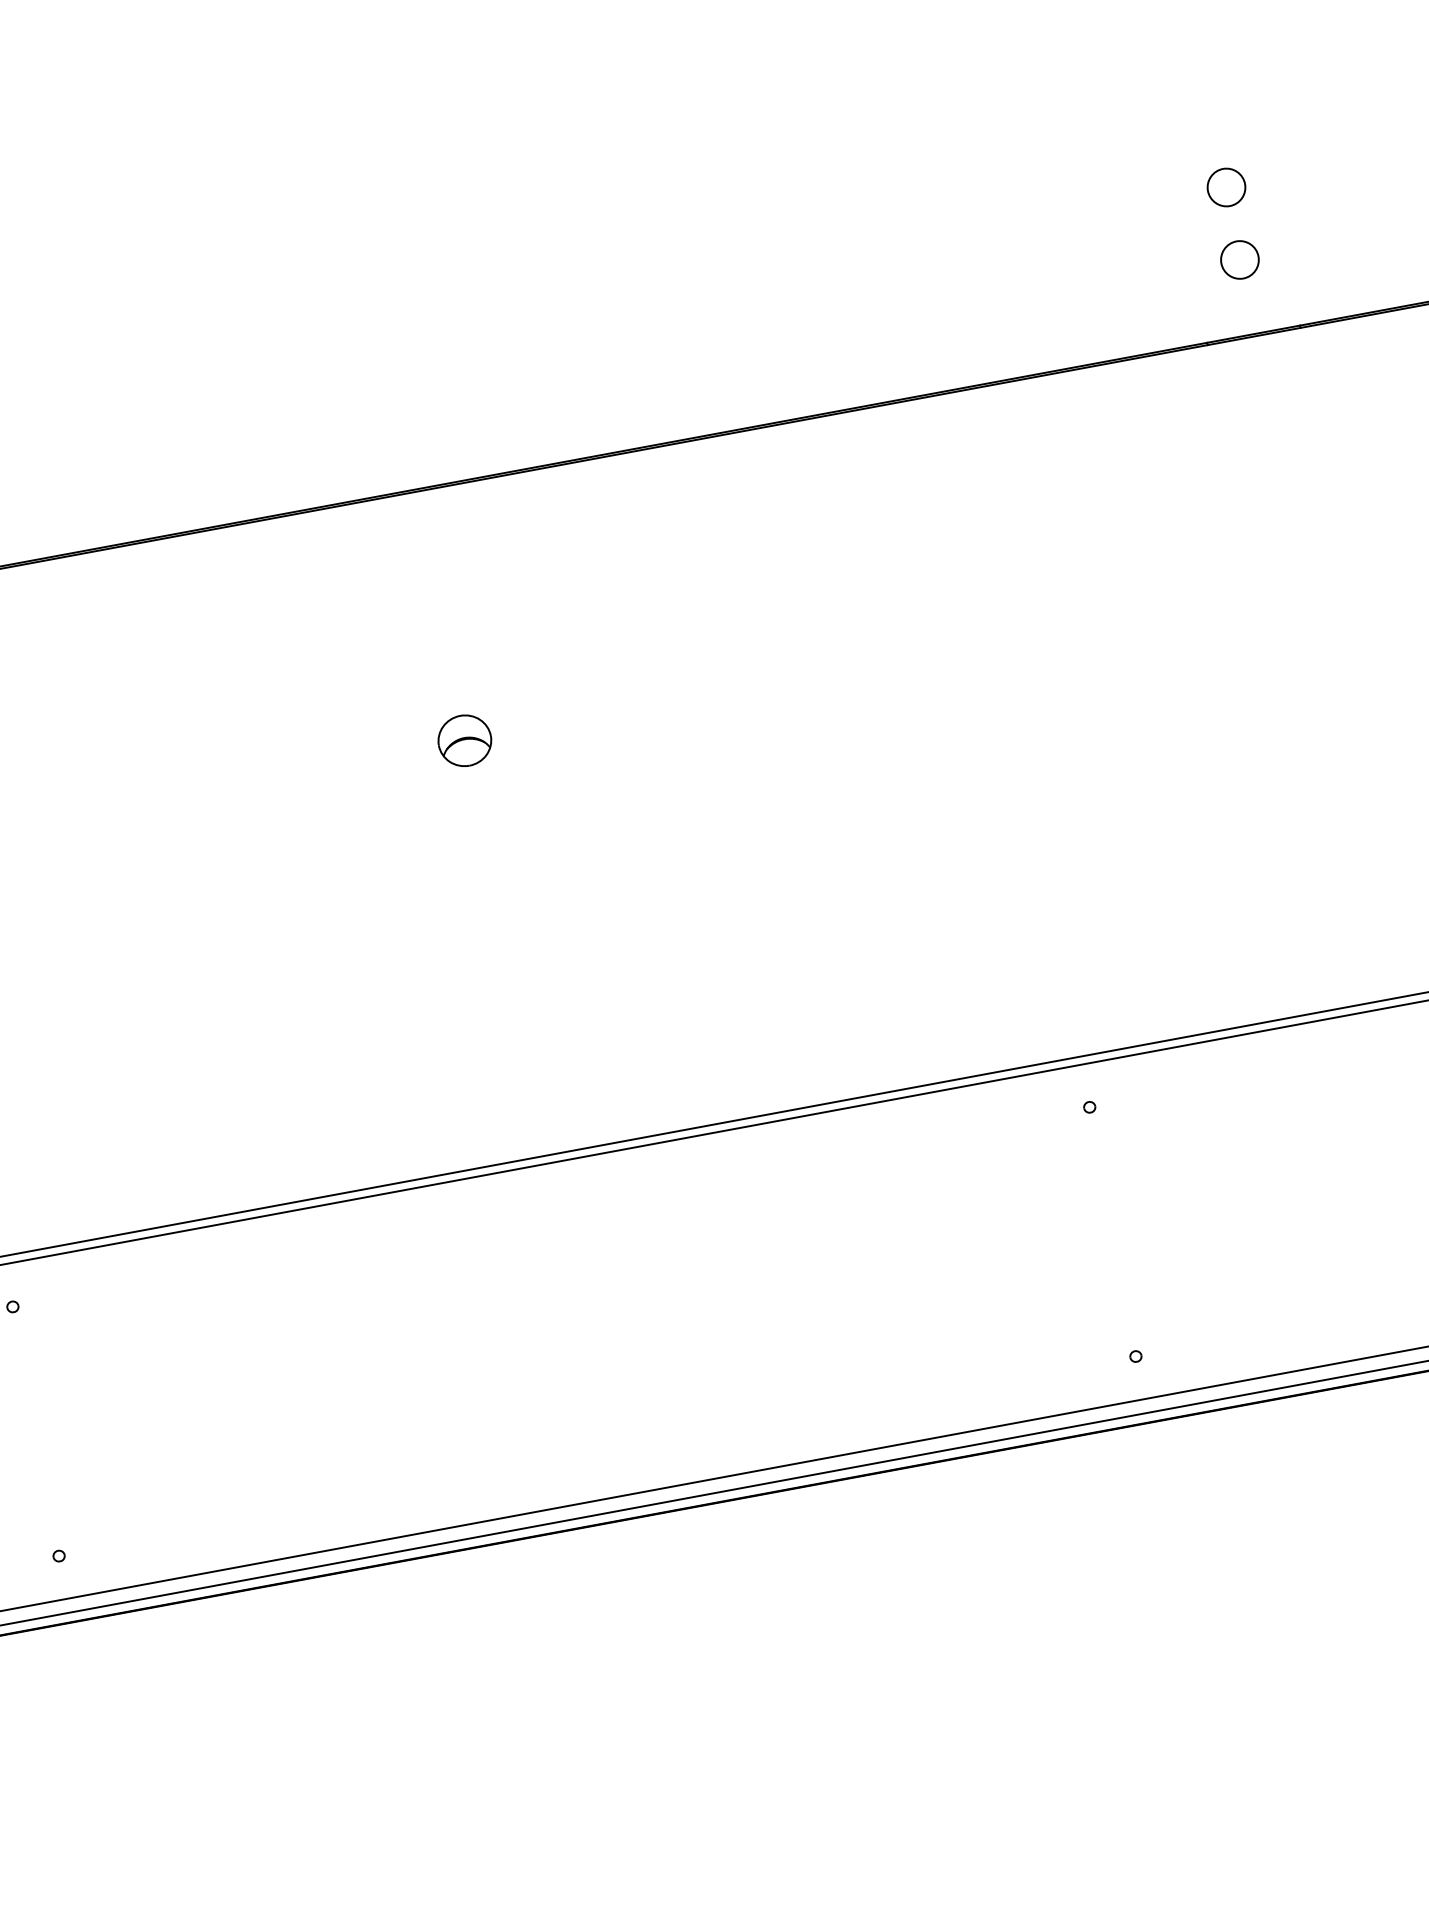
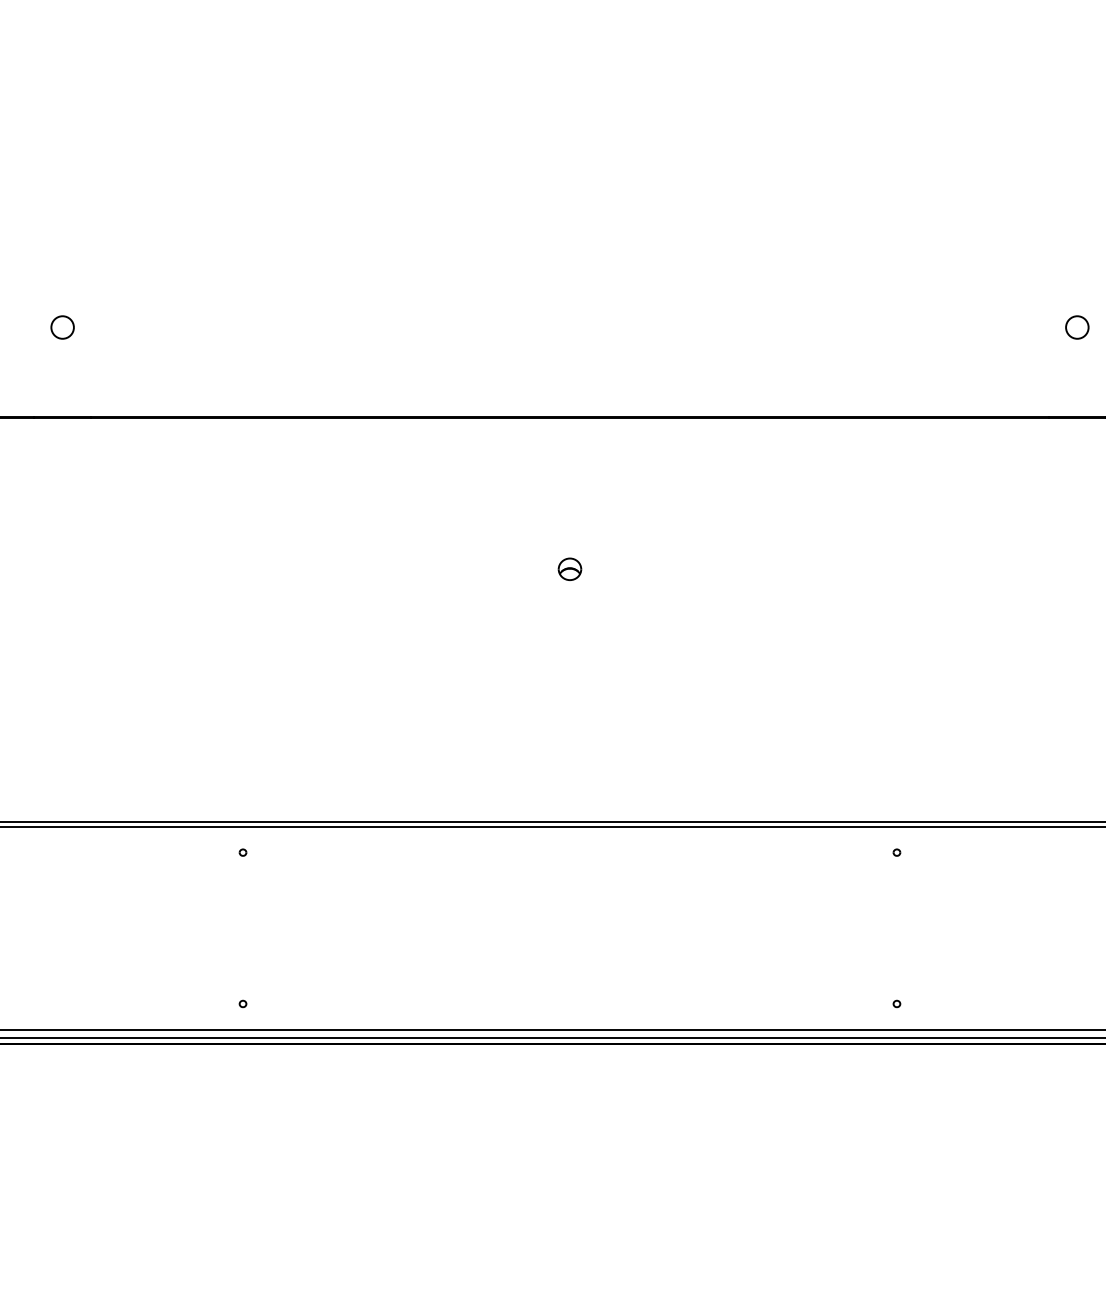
circle: (1240, 259) -> (1077, 371), removed
part: (463, 739) -> (569, 568), size x0.71

